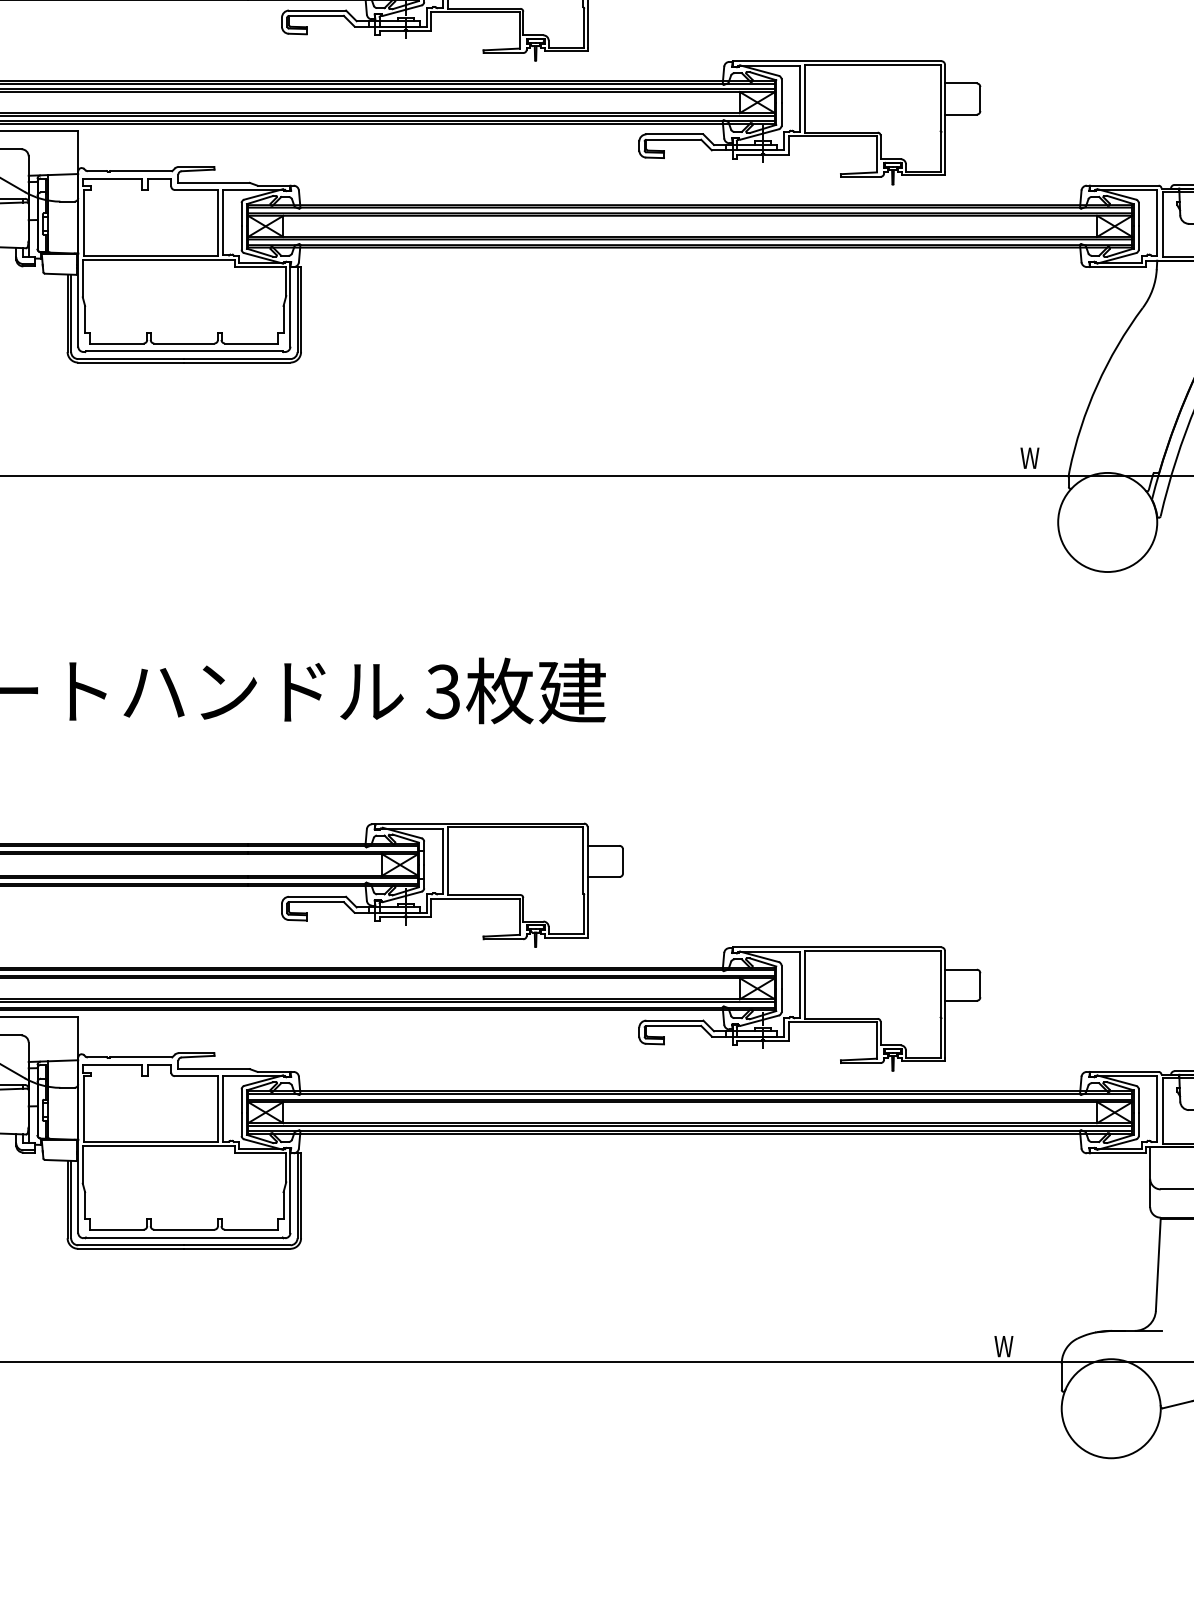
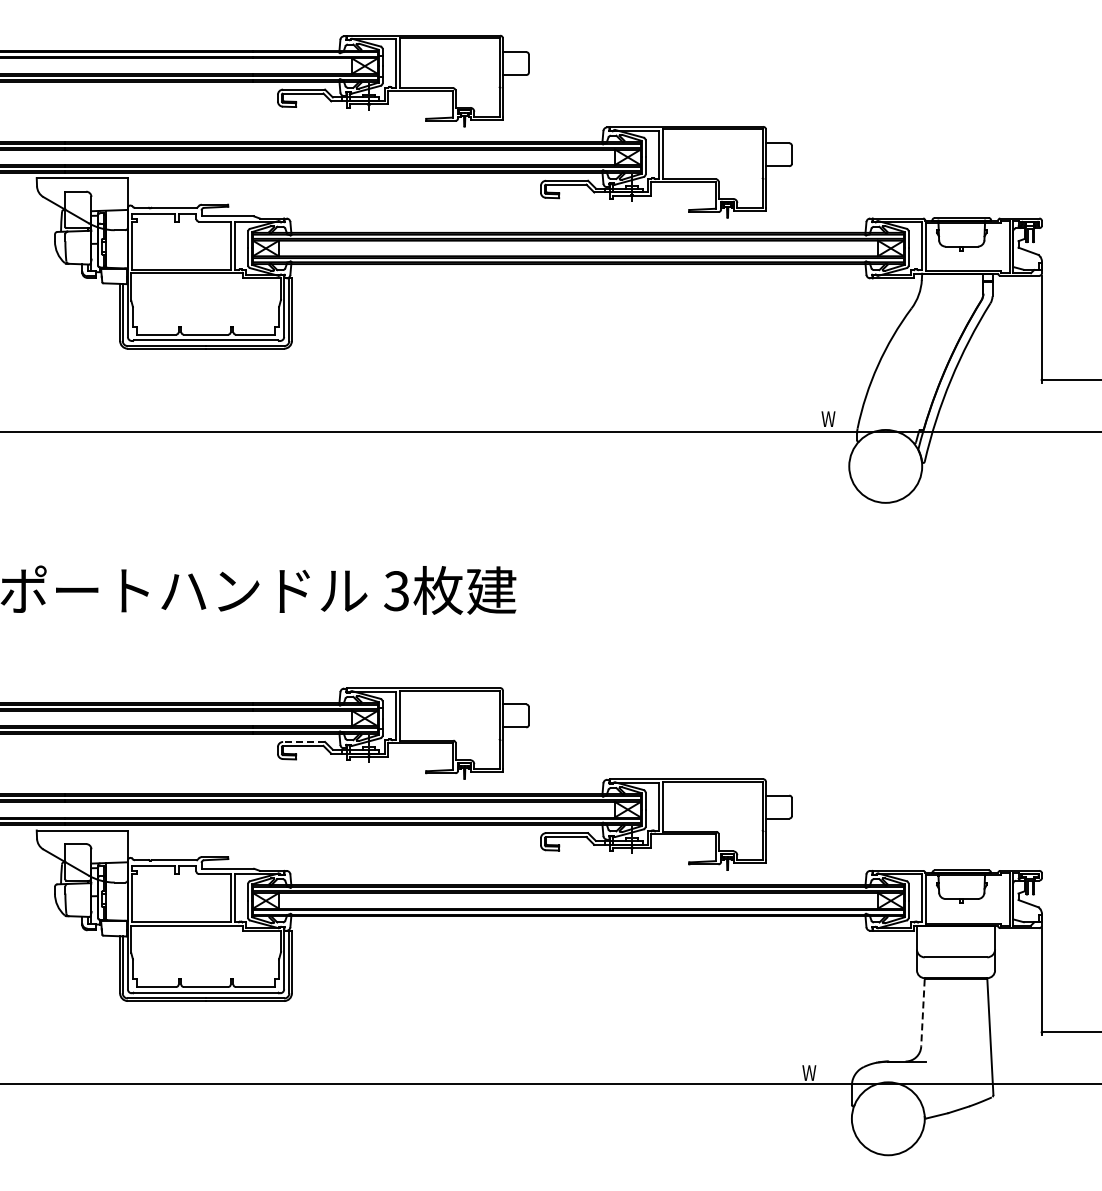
line: (318, 896) -> (304, 741), solid -> dashed
line: (1157, 1265) -> (922, 1013), solid -> dashed

